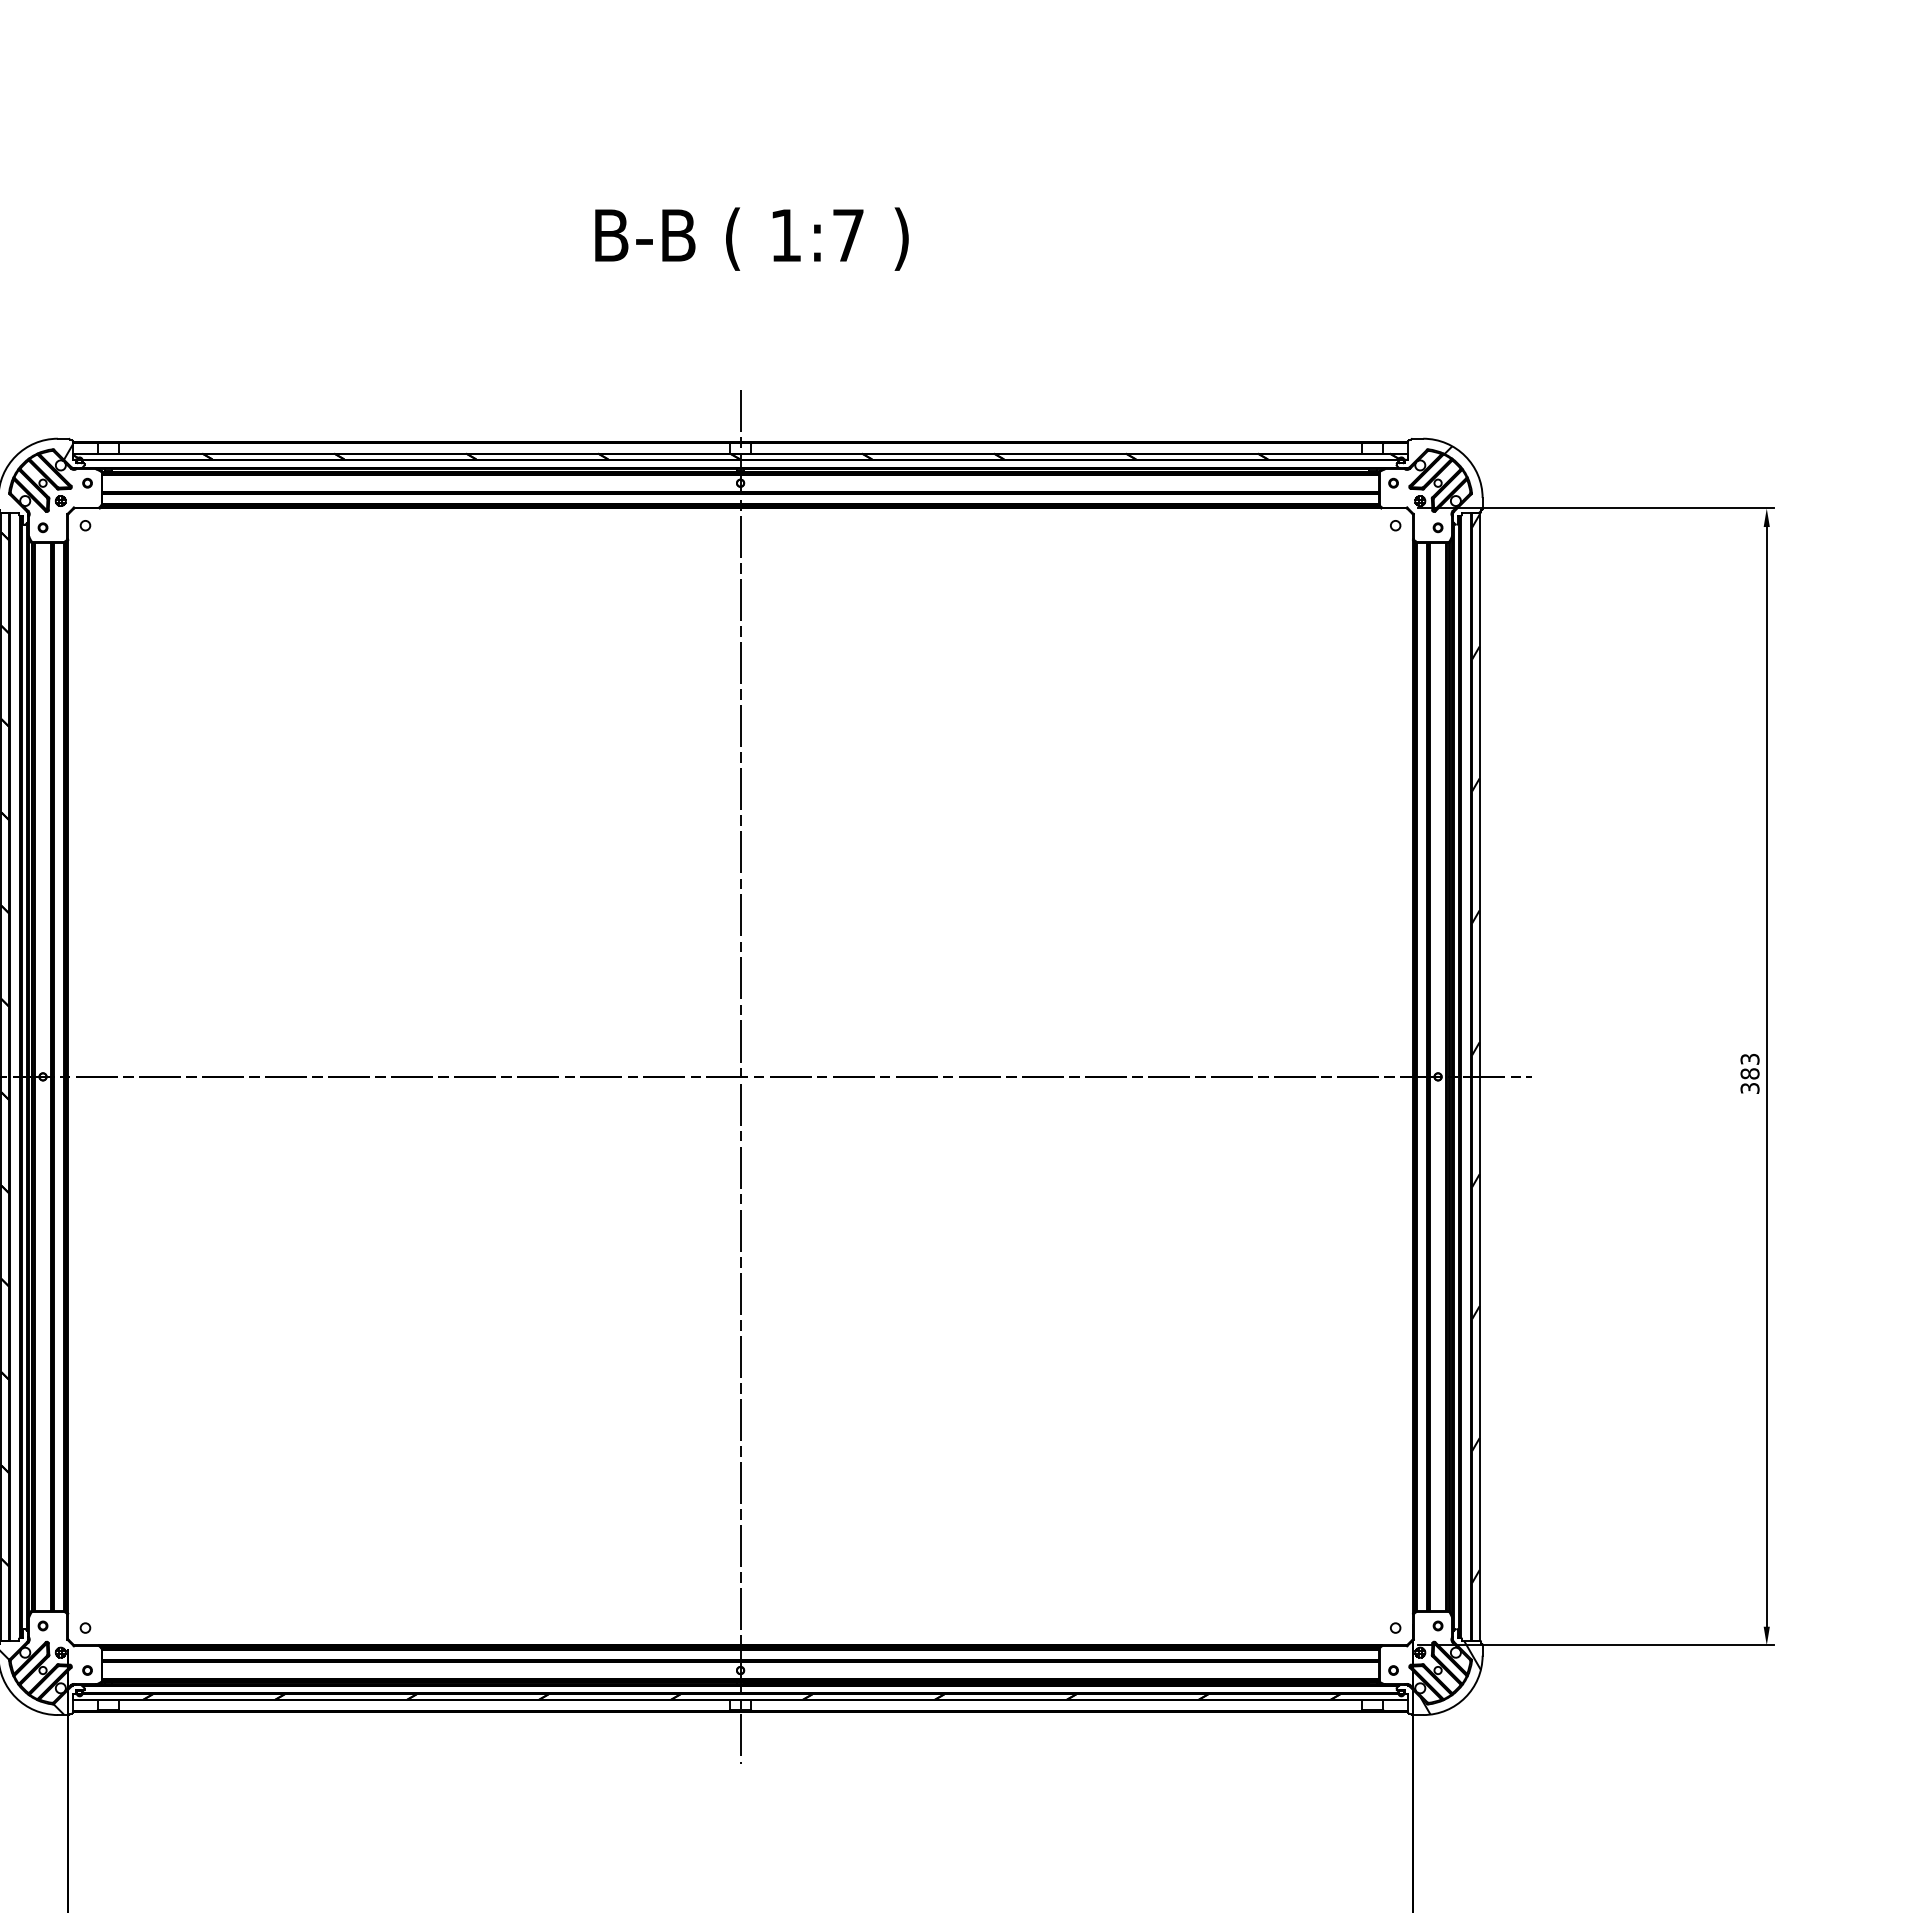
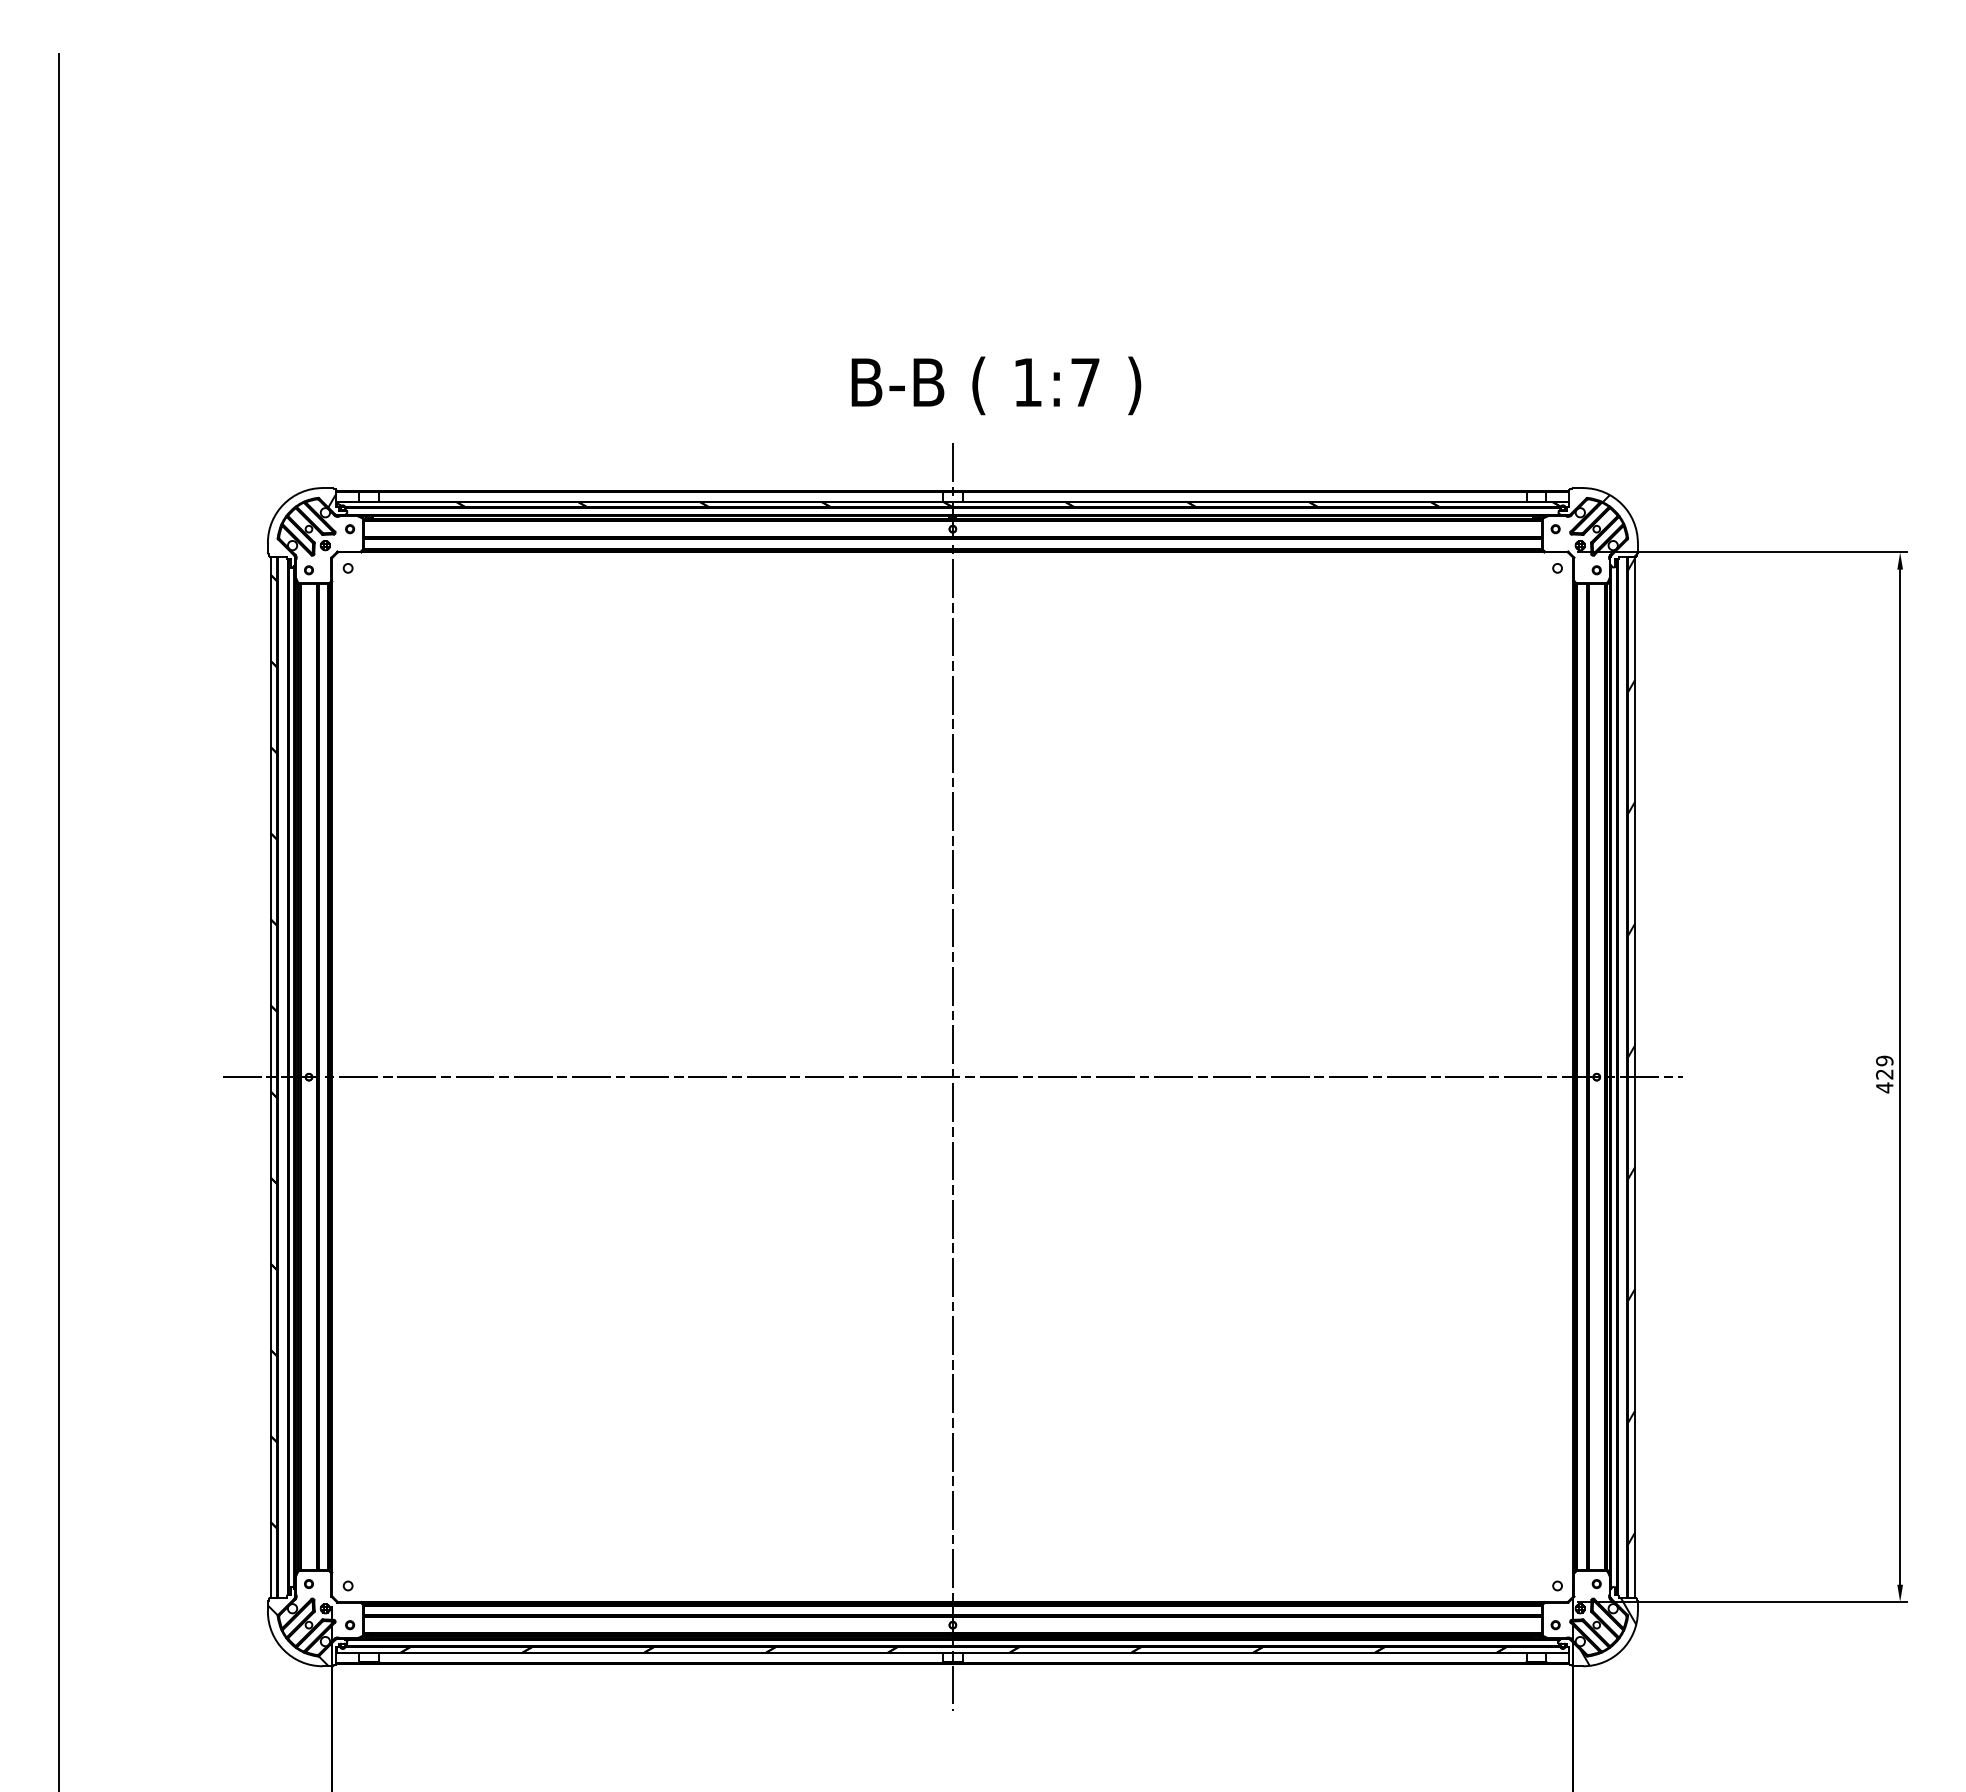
text: (752, 238) -> (996, 385), moved
text: (1749, 1073) -> (1884, 1074), 383 -> 429

